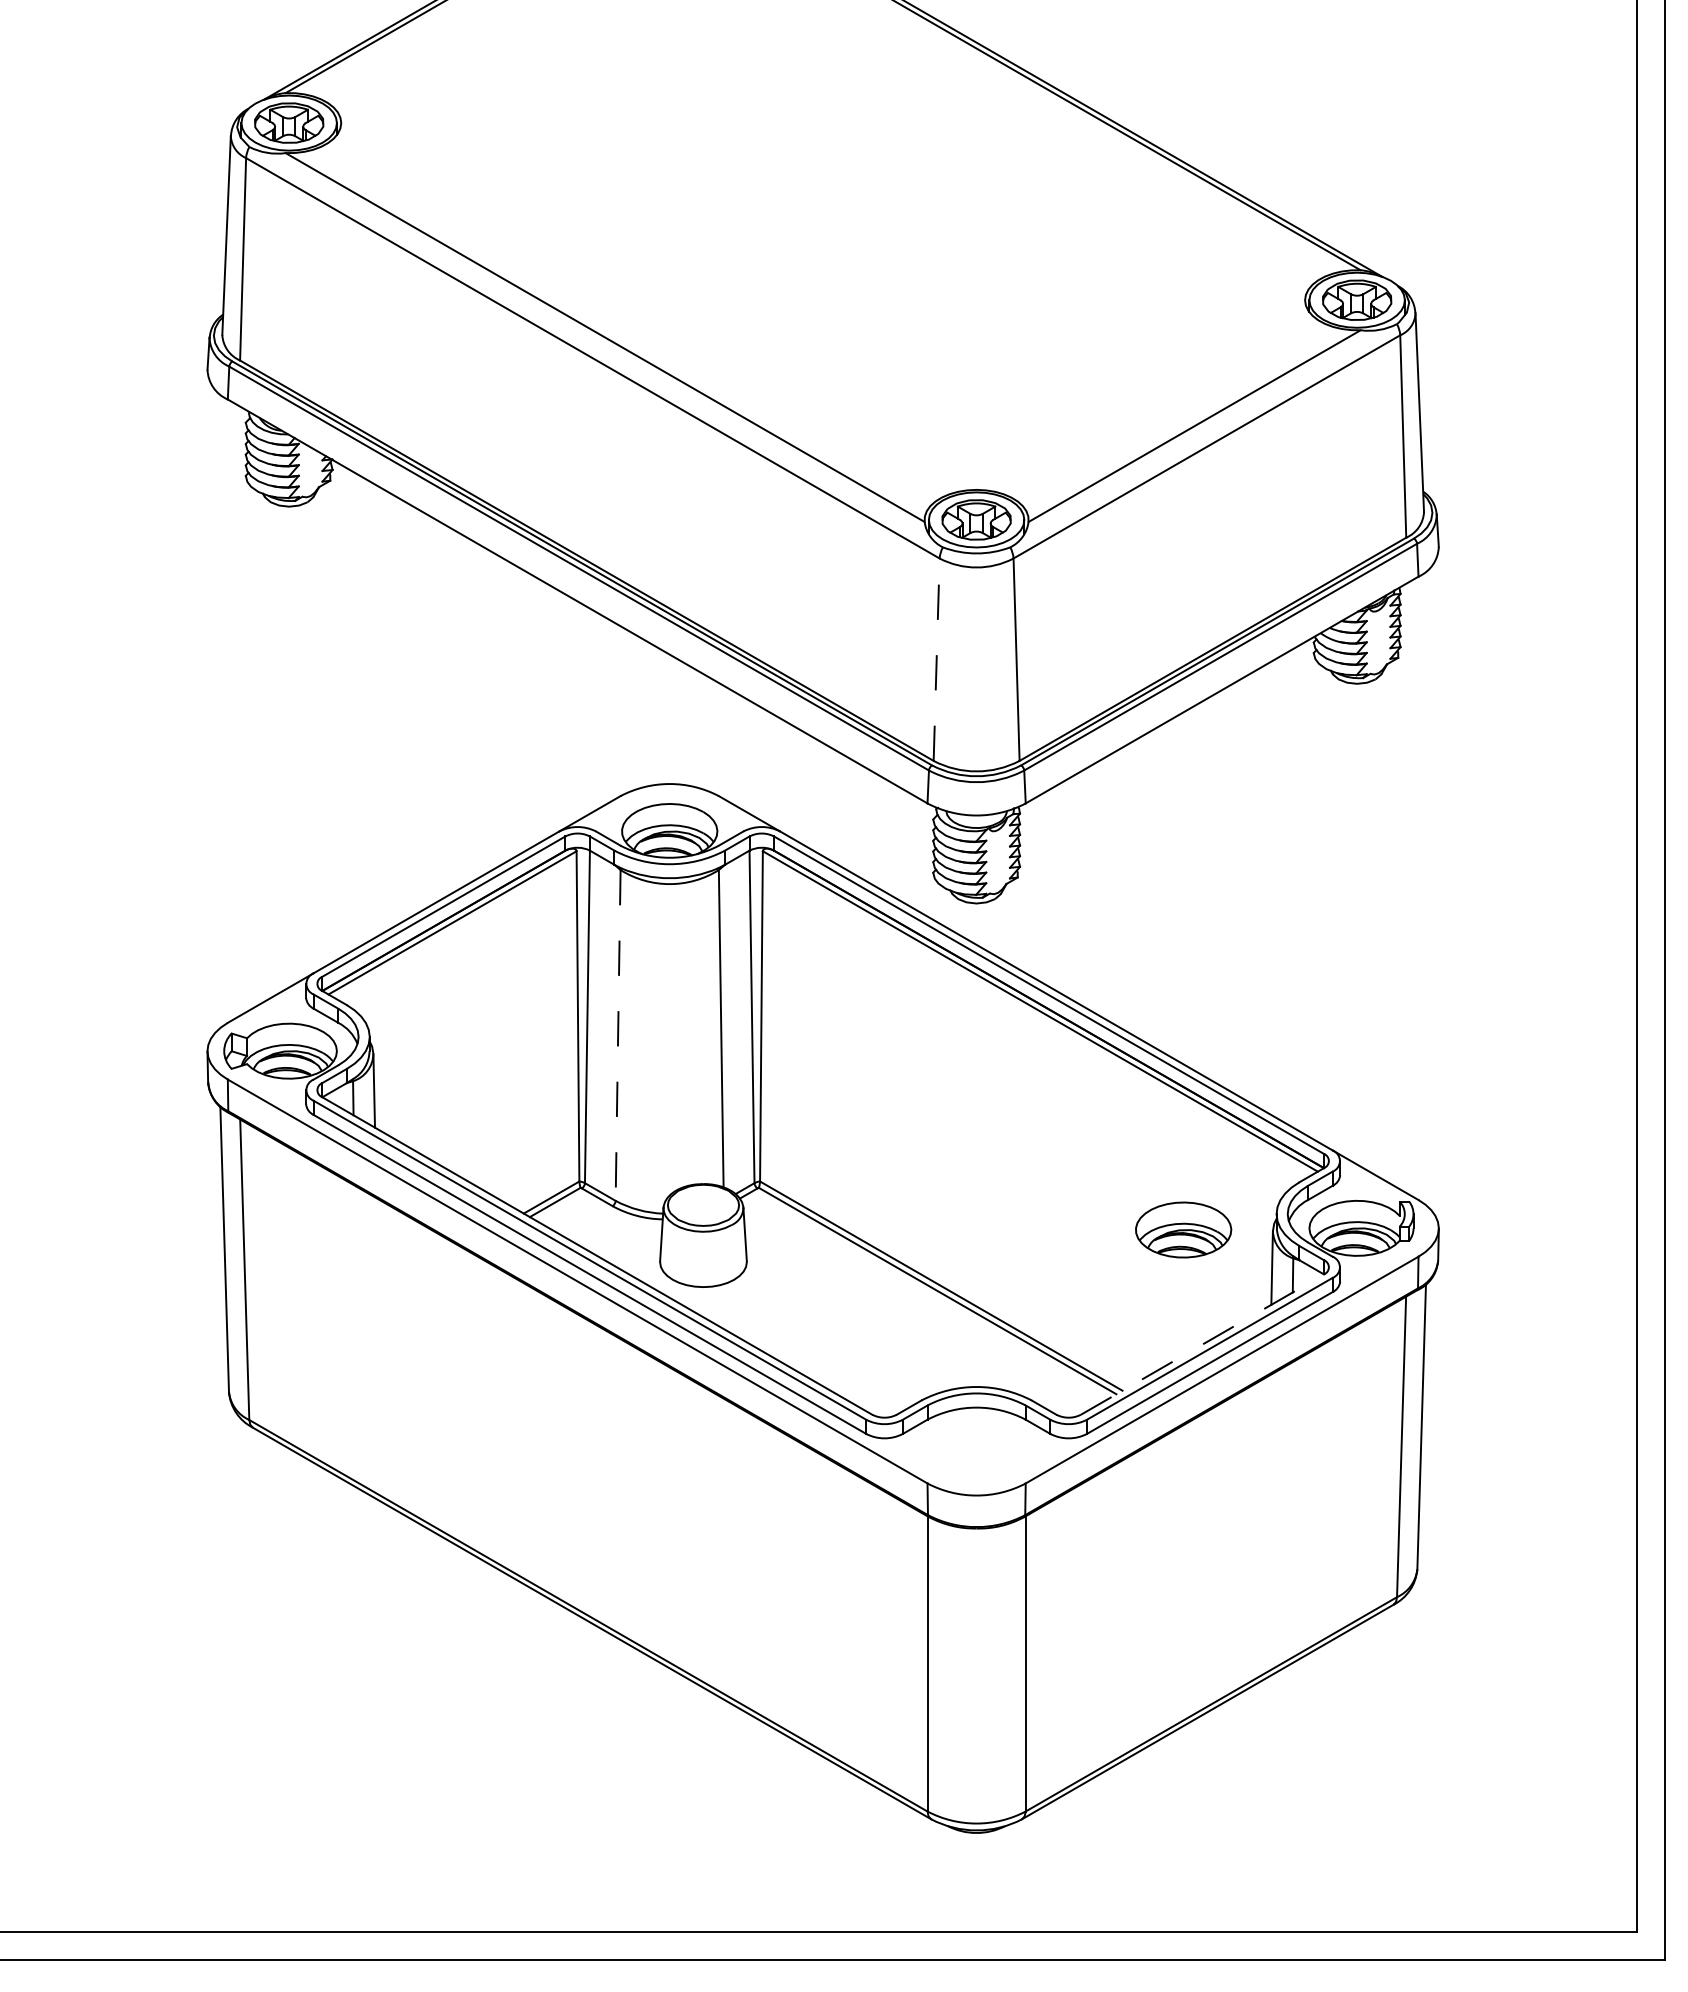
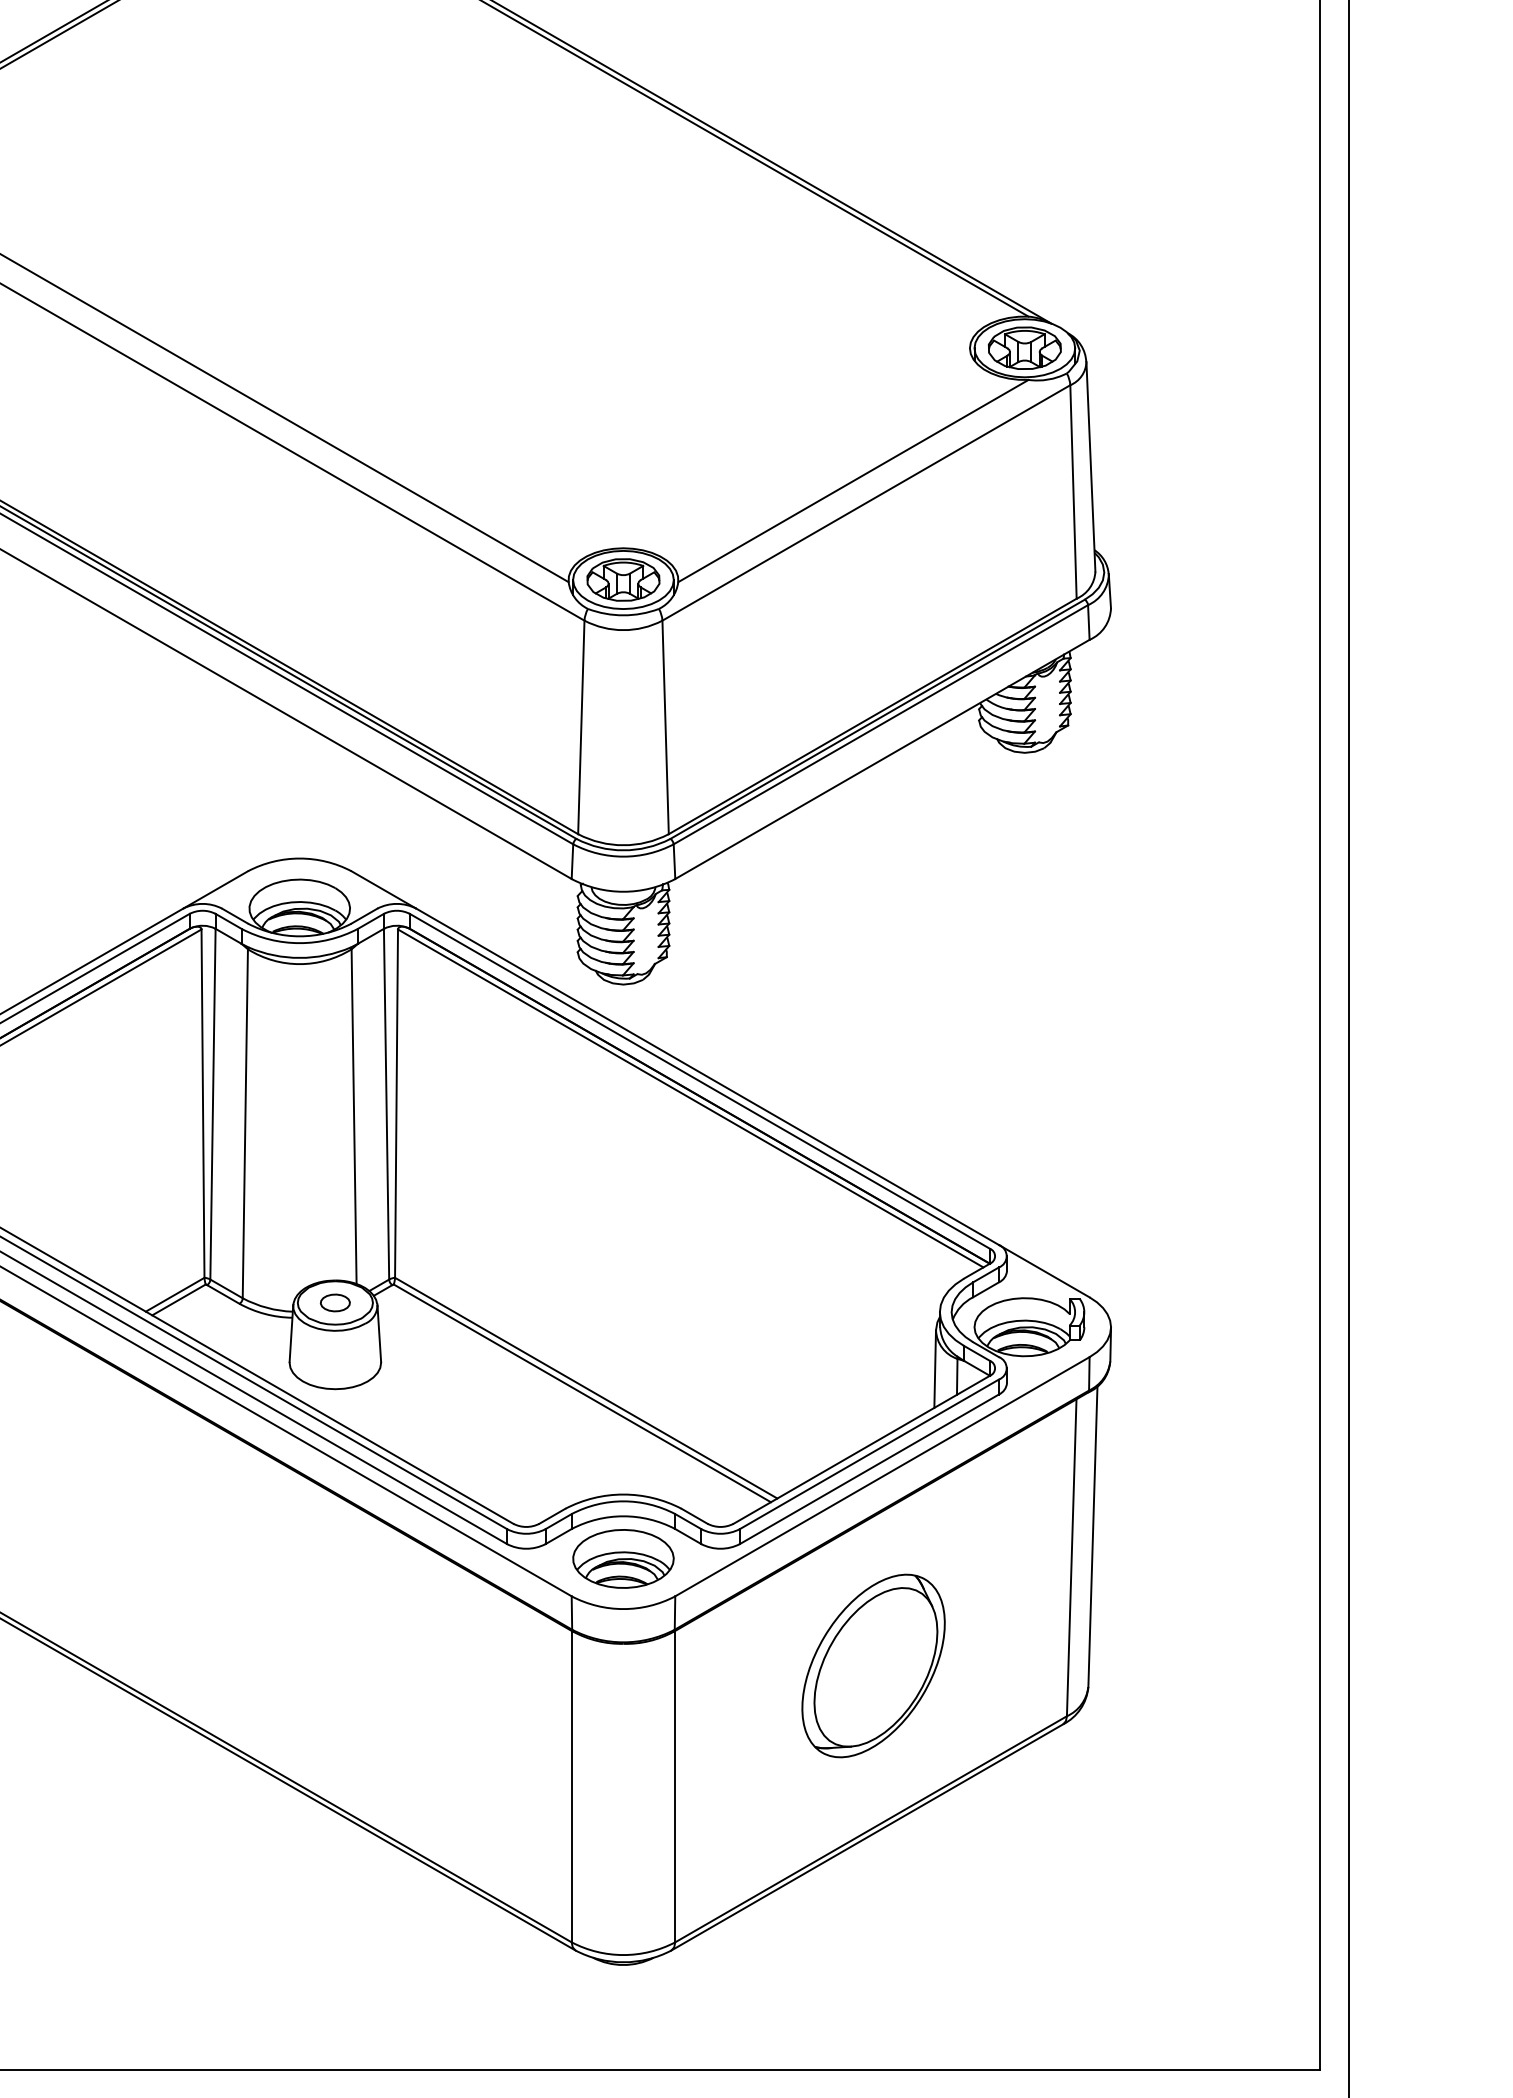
line: (936, 659) -> (581, 727), dashed -> solid
line: (618, 1035) -> (245, 1123), dashed -> solid
part: (703, 1205) -> (335, 1303), added
part: (1183, 1229) -> (623, 1558), moved
line: (1202, 1344) -> (861, 1449), dashed -> solid
part: (1213, 1549) -> (873, 1665), added

